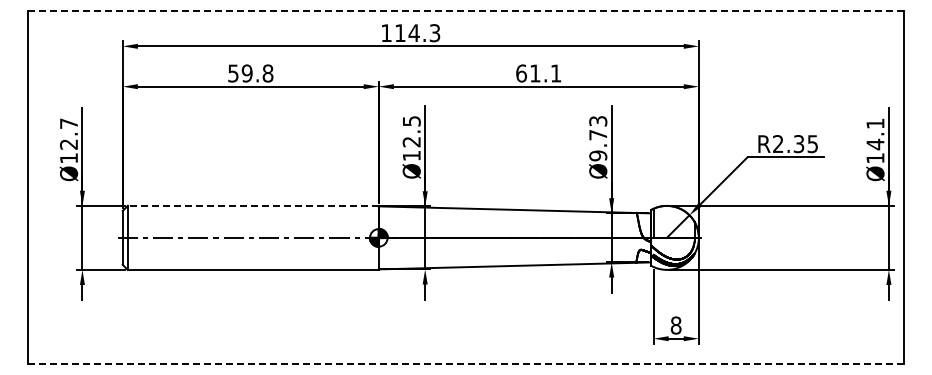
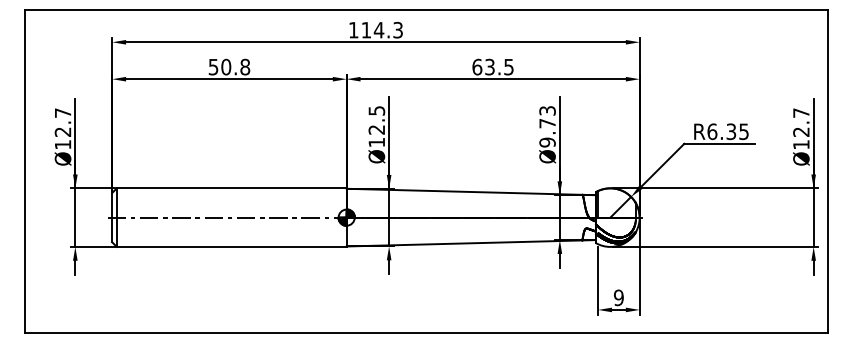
line: (466, 11) -> (426, 10), dashed -> solid
text: (246, 73) -> (225, 67), 59.8 -> 50.8
text: (545, 73) -> (499, 67), 61.1 -> 63.5
text: (875, 134) -> (801, 122), Ø14.1 -> Ø12.7
text: (778, 144) -> (712, 132), R2.35 -> R6.35
line: (253, 205) -> (231, 187), dashed -> solid
text: (675, 325) -> (618, 297), 8 -> 9
line: (465, 363) -> (426, 332), dashed -> solid

